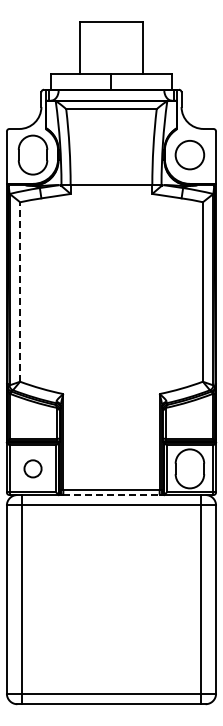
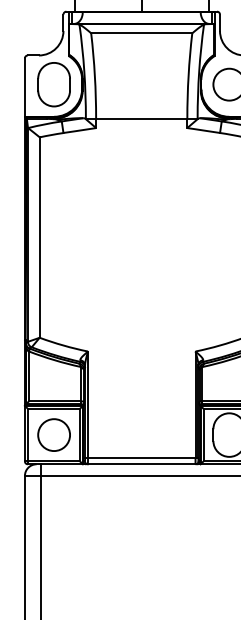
line: (20, 292) -> (40, 238), dashed -> solid
circle: (32, 468) -> (53, 434), size x1.67
line: (112, 495) -> (142, 464), dashed -> solid

